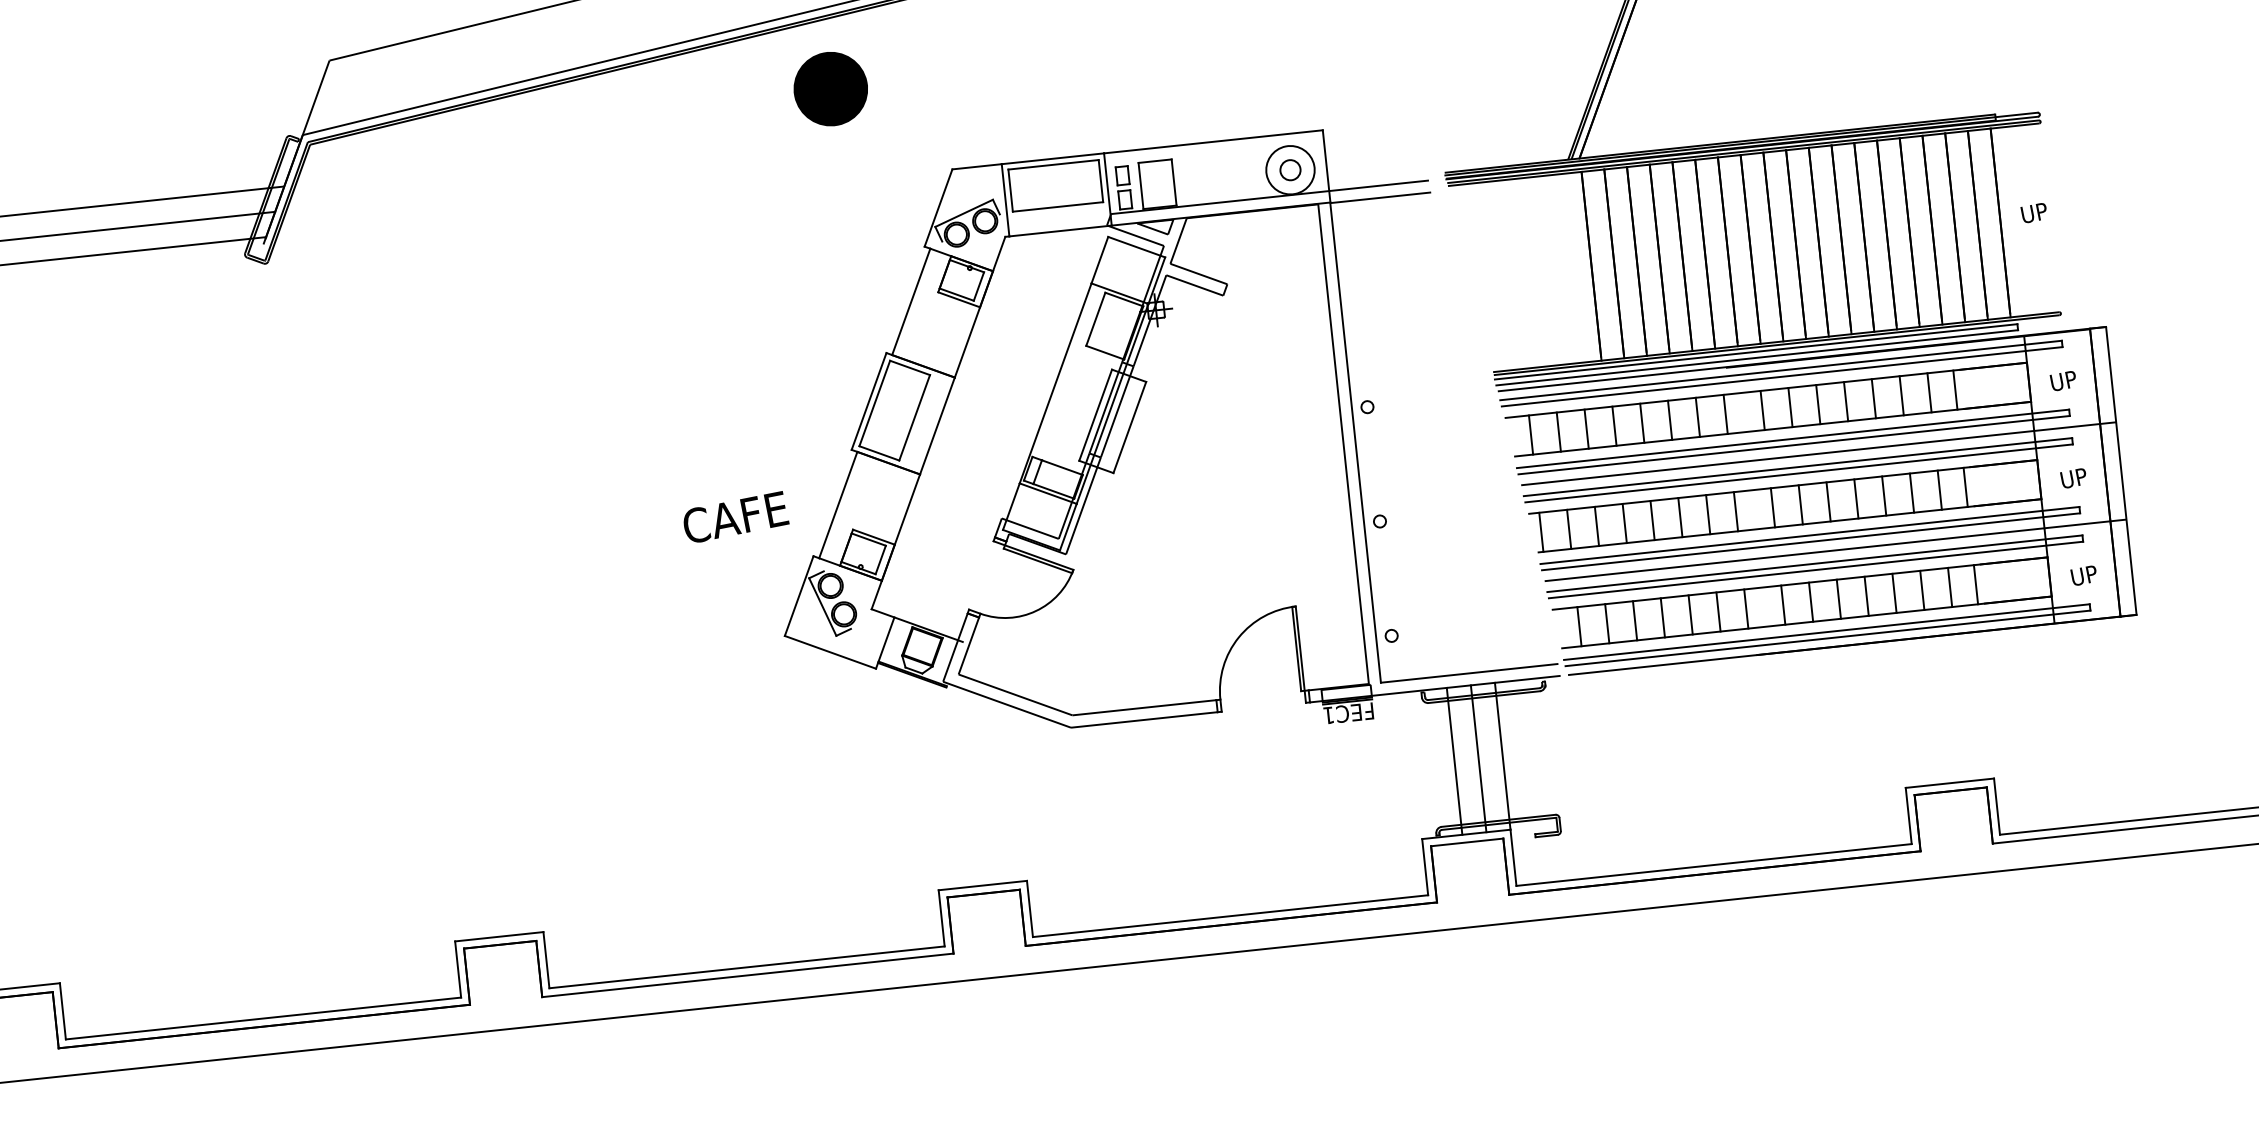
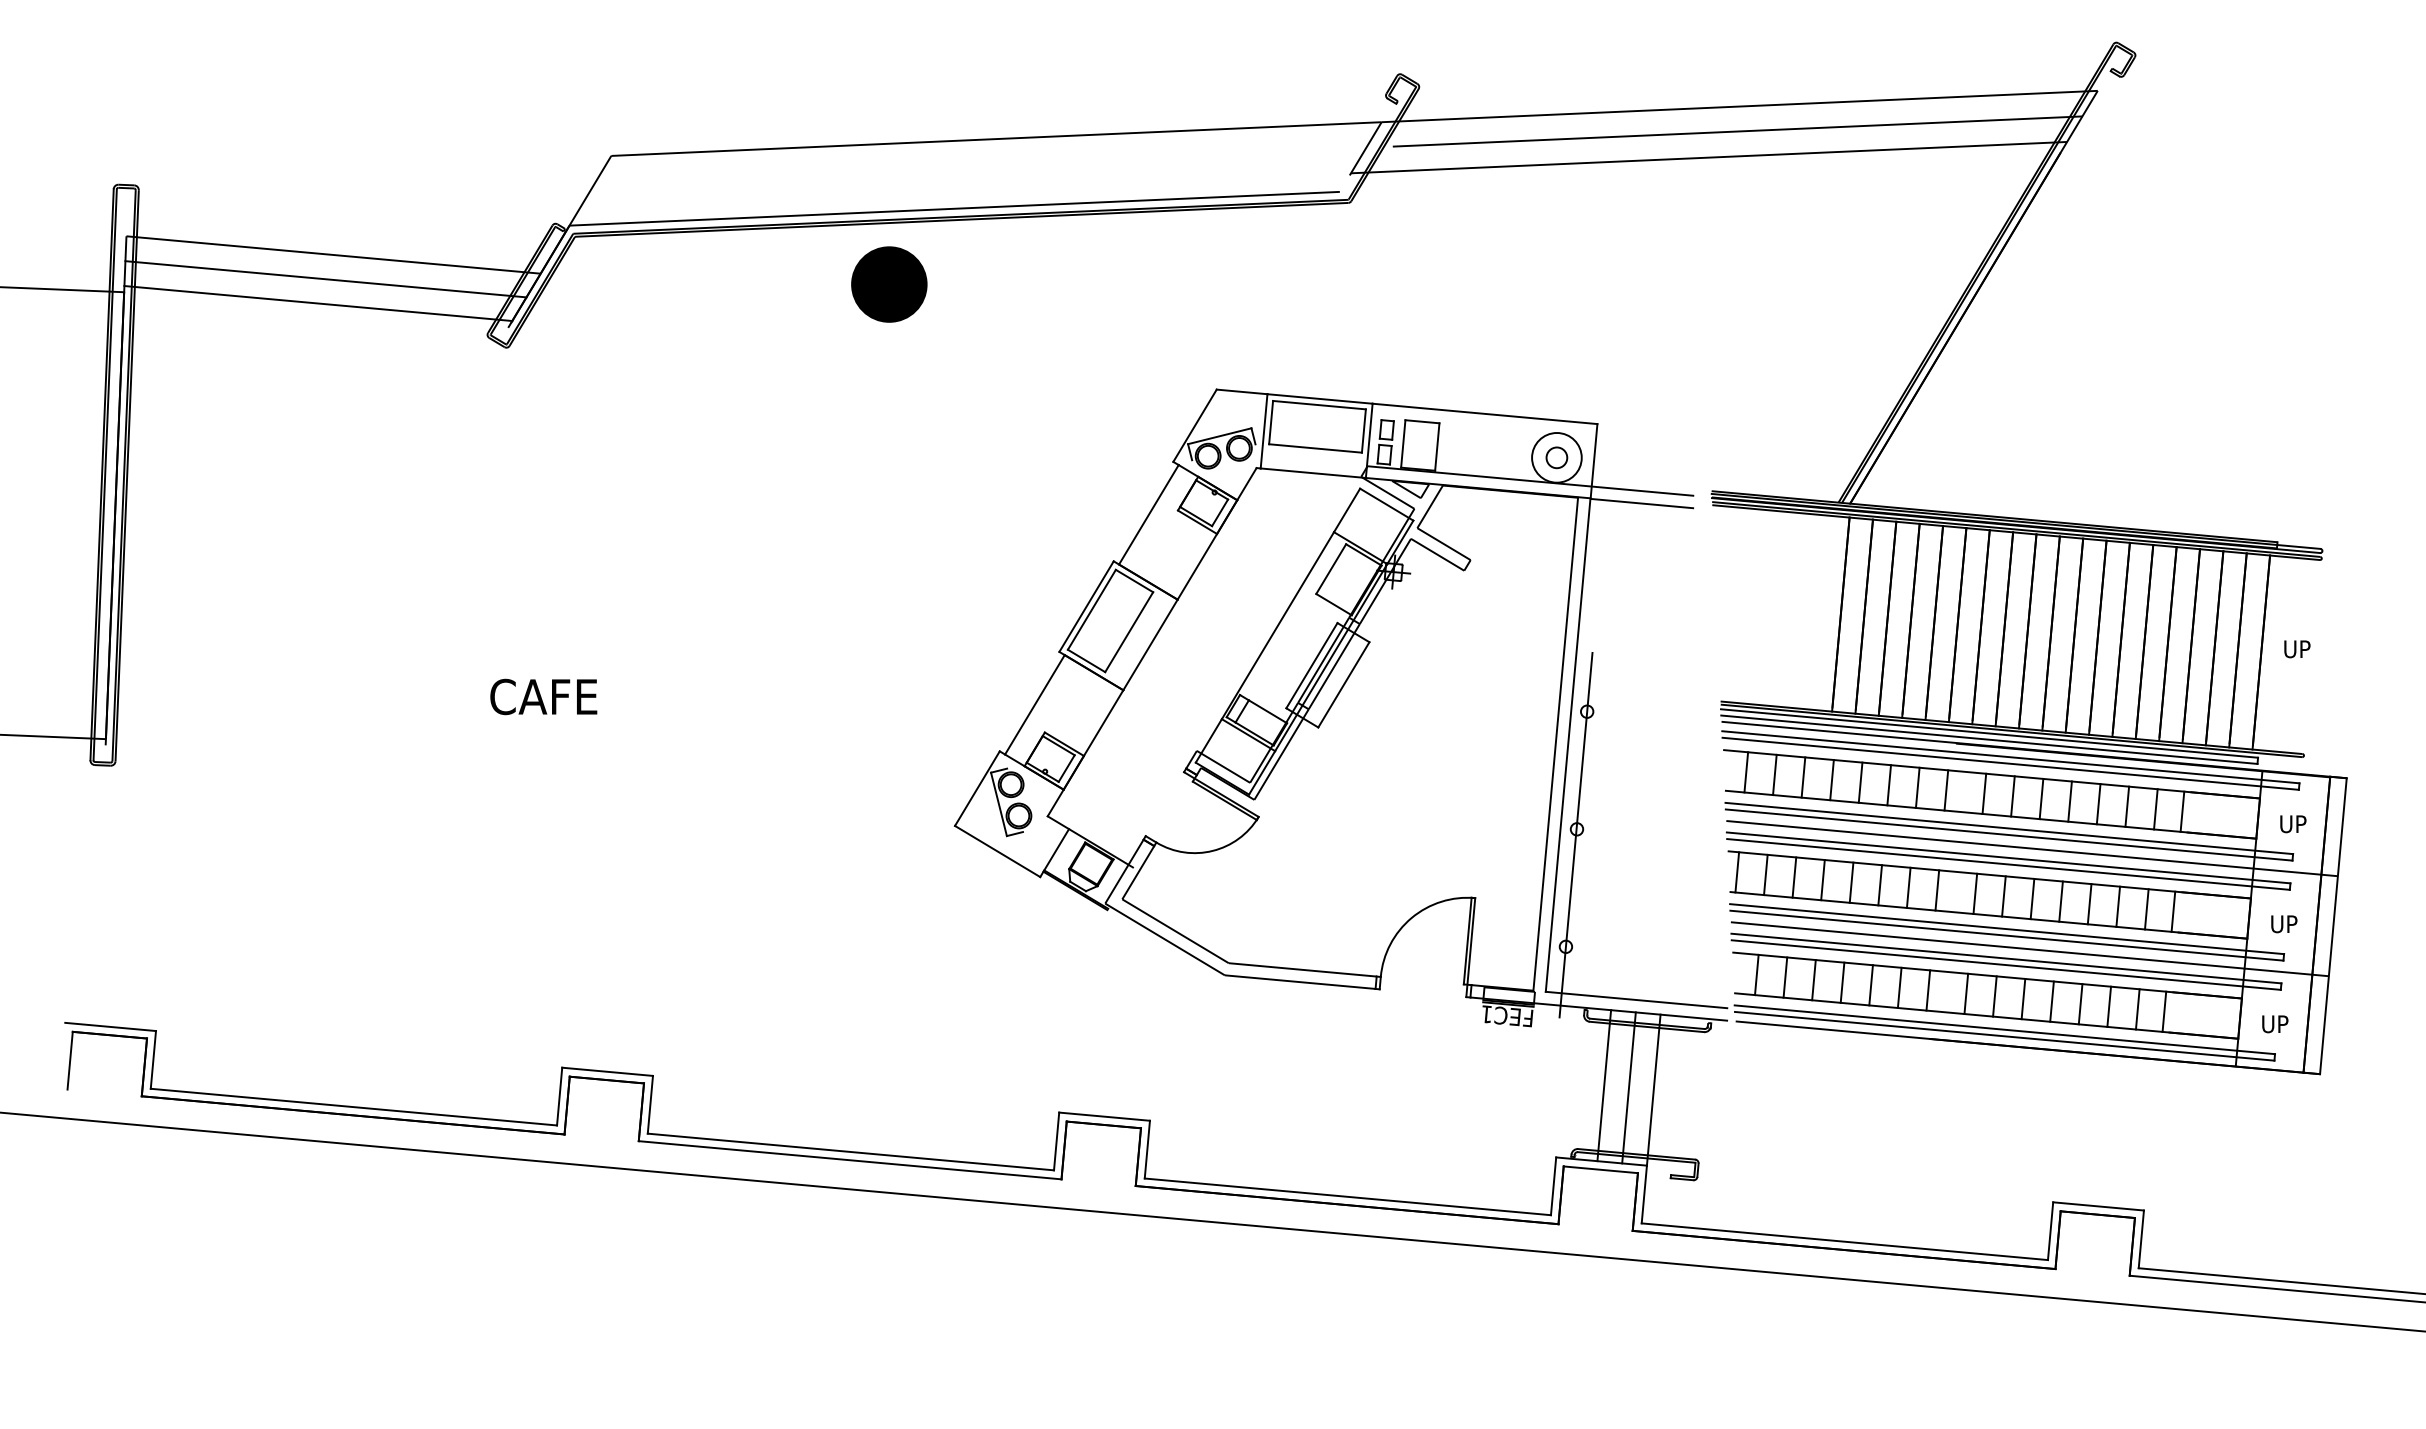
part: (830, 89) -> (889, 284), moved
text: (735, 517) -> (543, 696), moved
line: (1379, 526) -> (1575, 834), added

